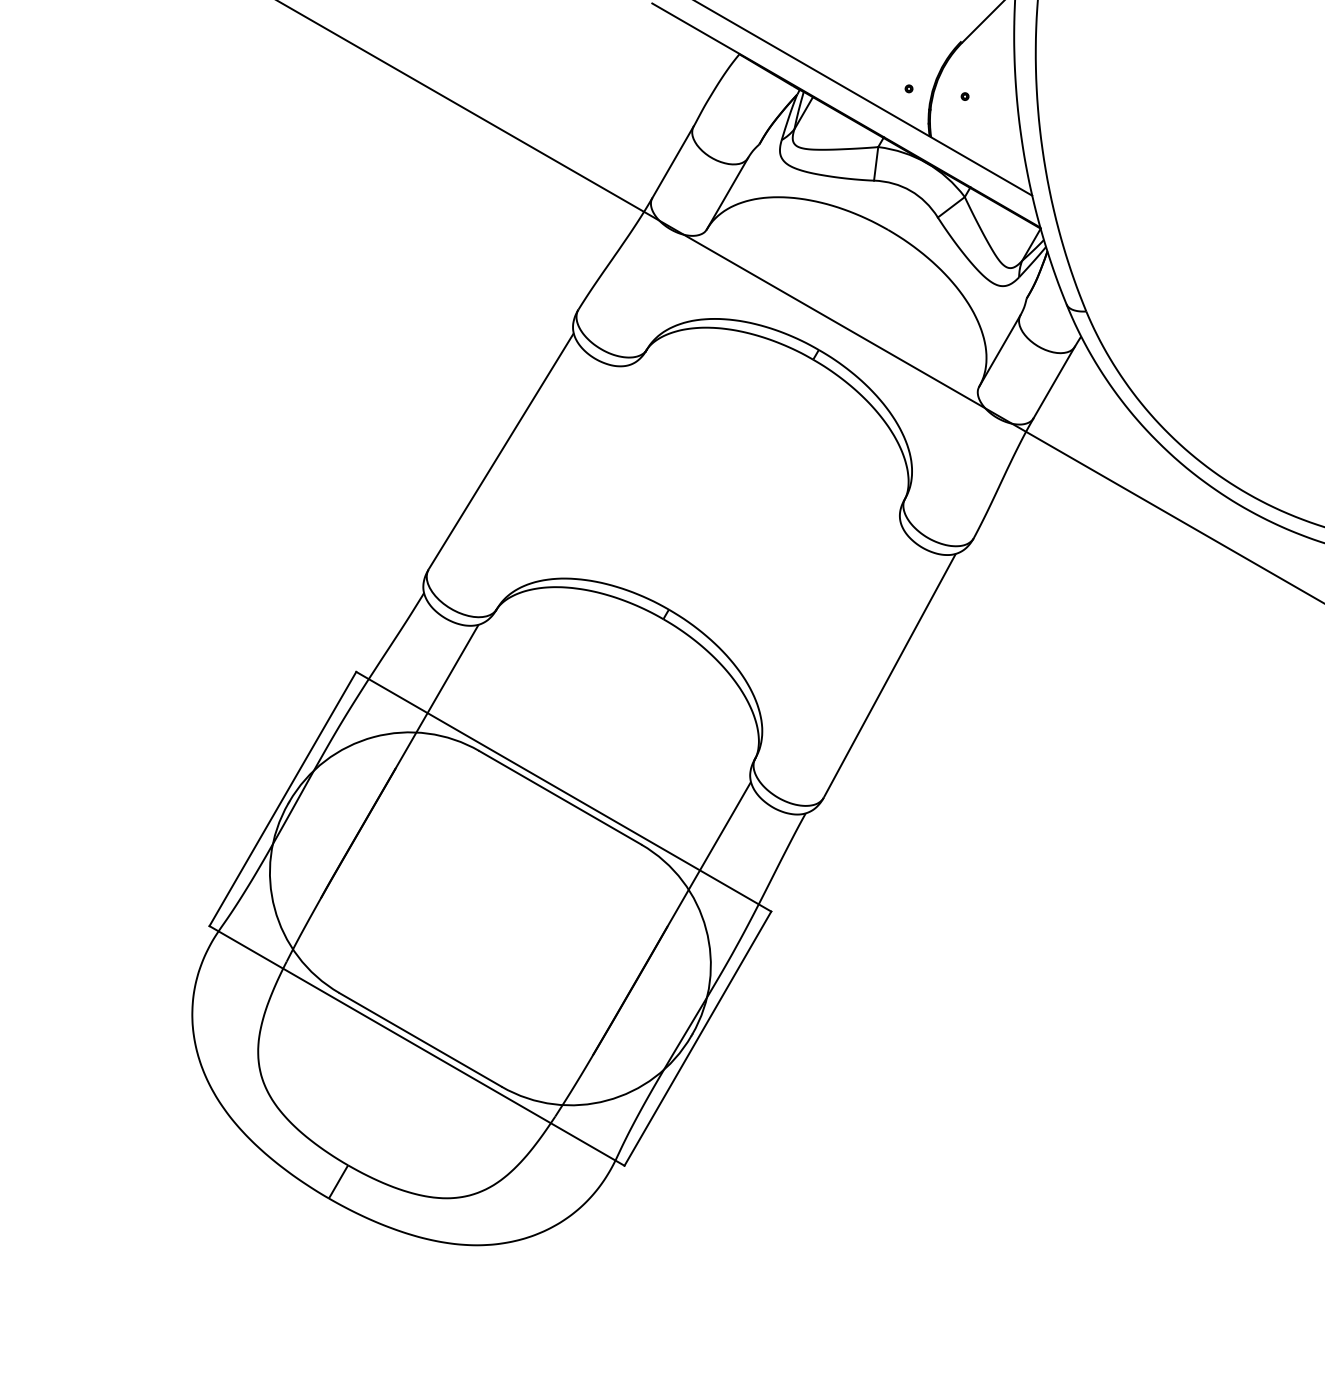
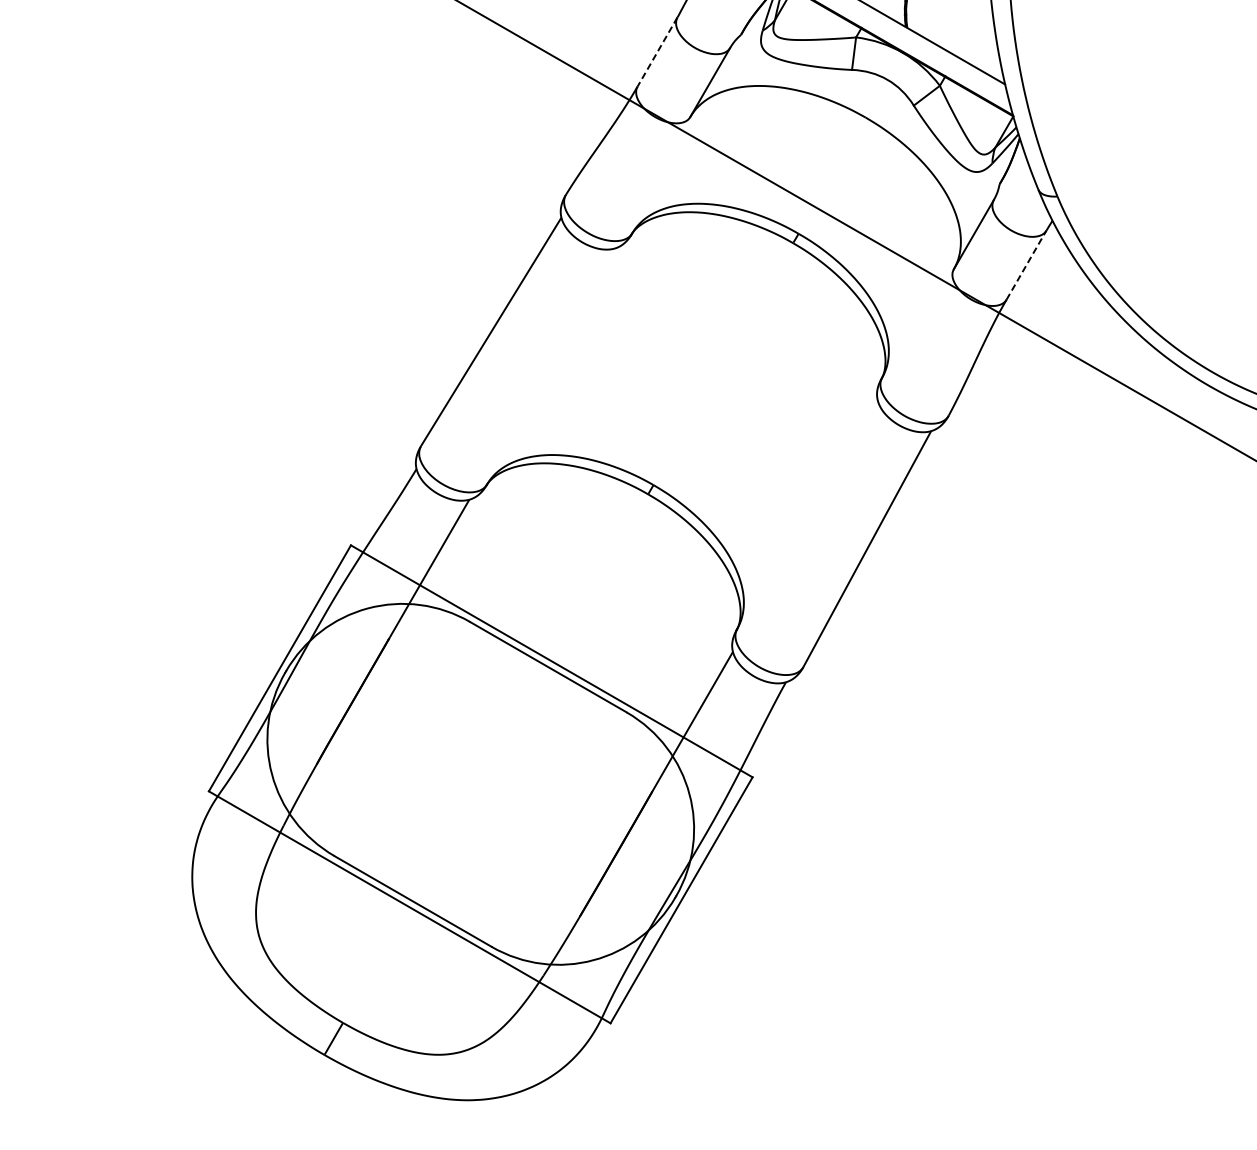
line: (672, 162) -> (656, 52), solid -> dashed
line: (1054, 382) -> (1026, 265), solid -> dashed

